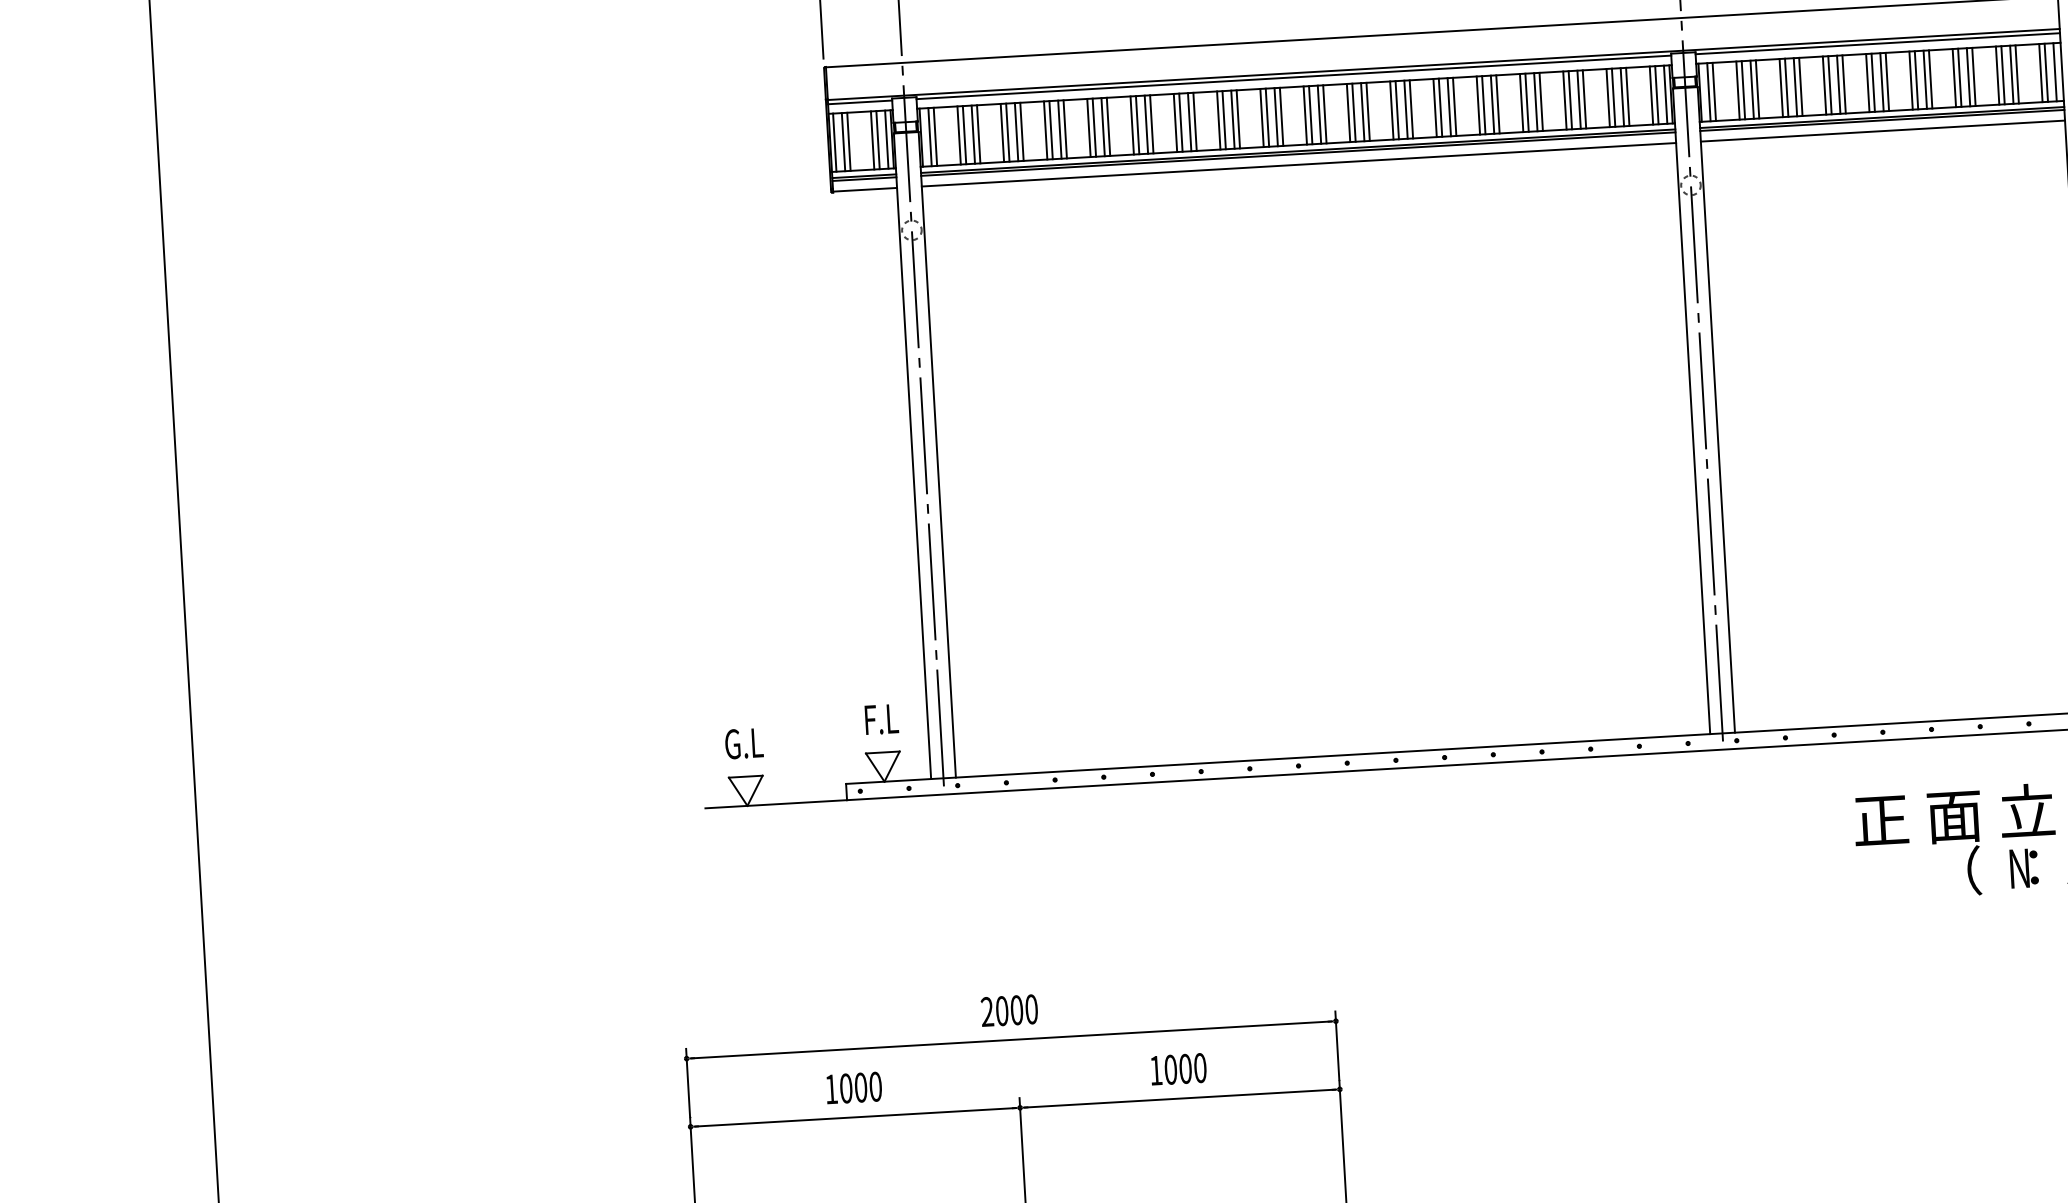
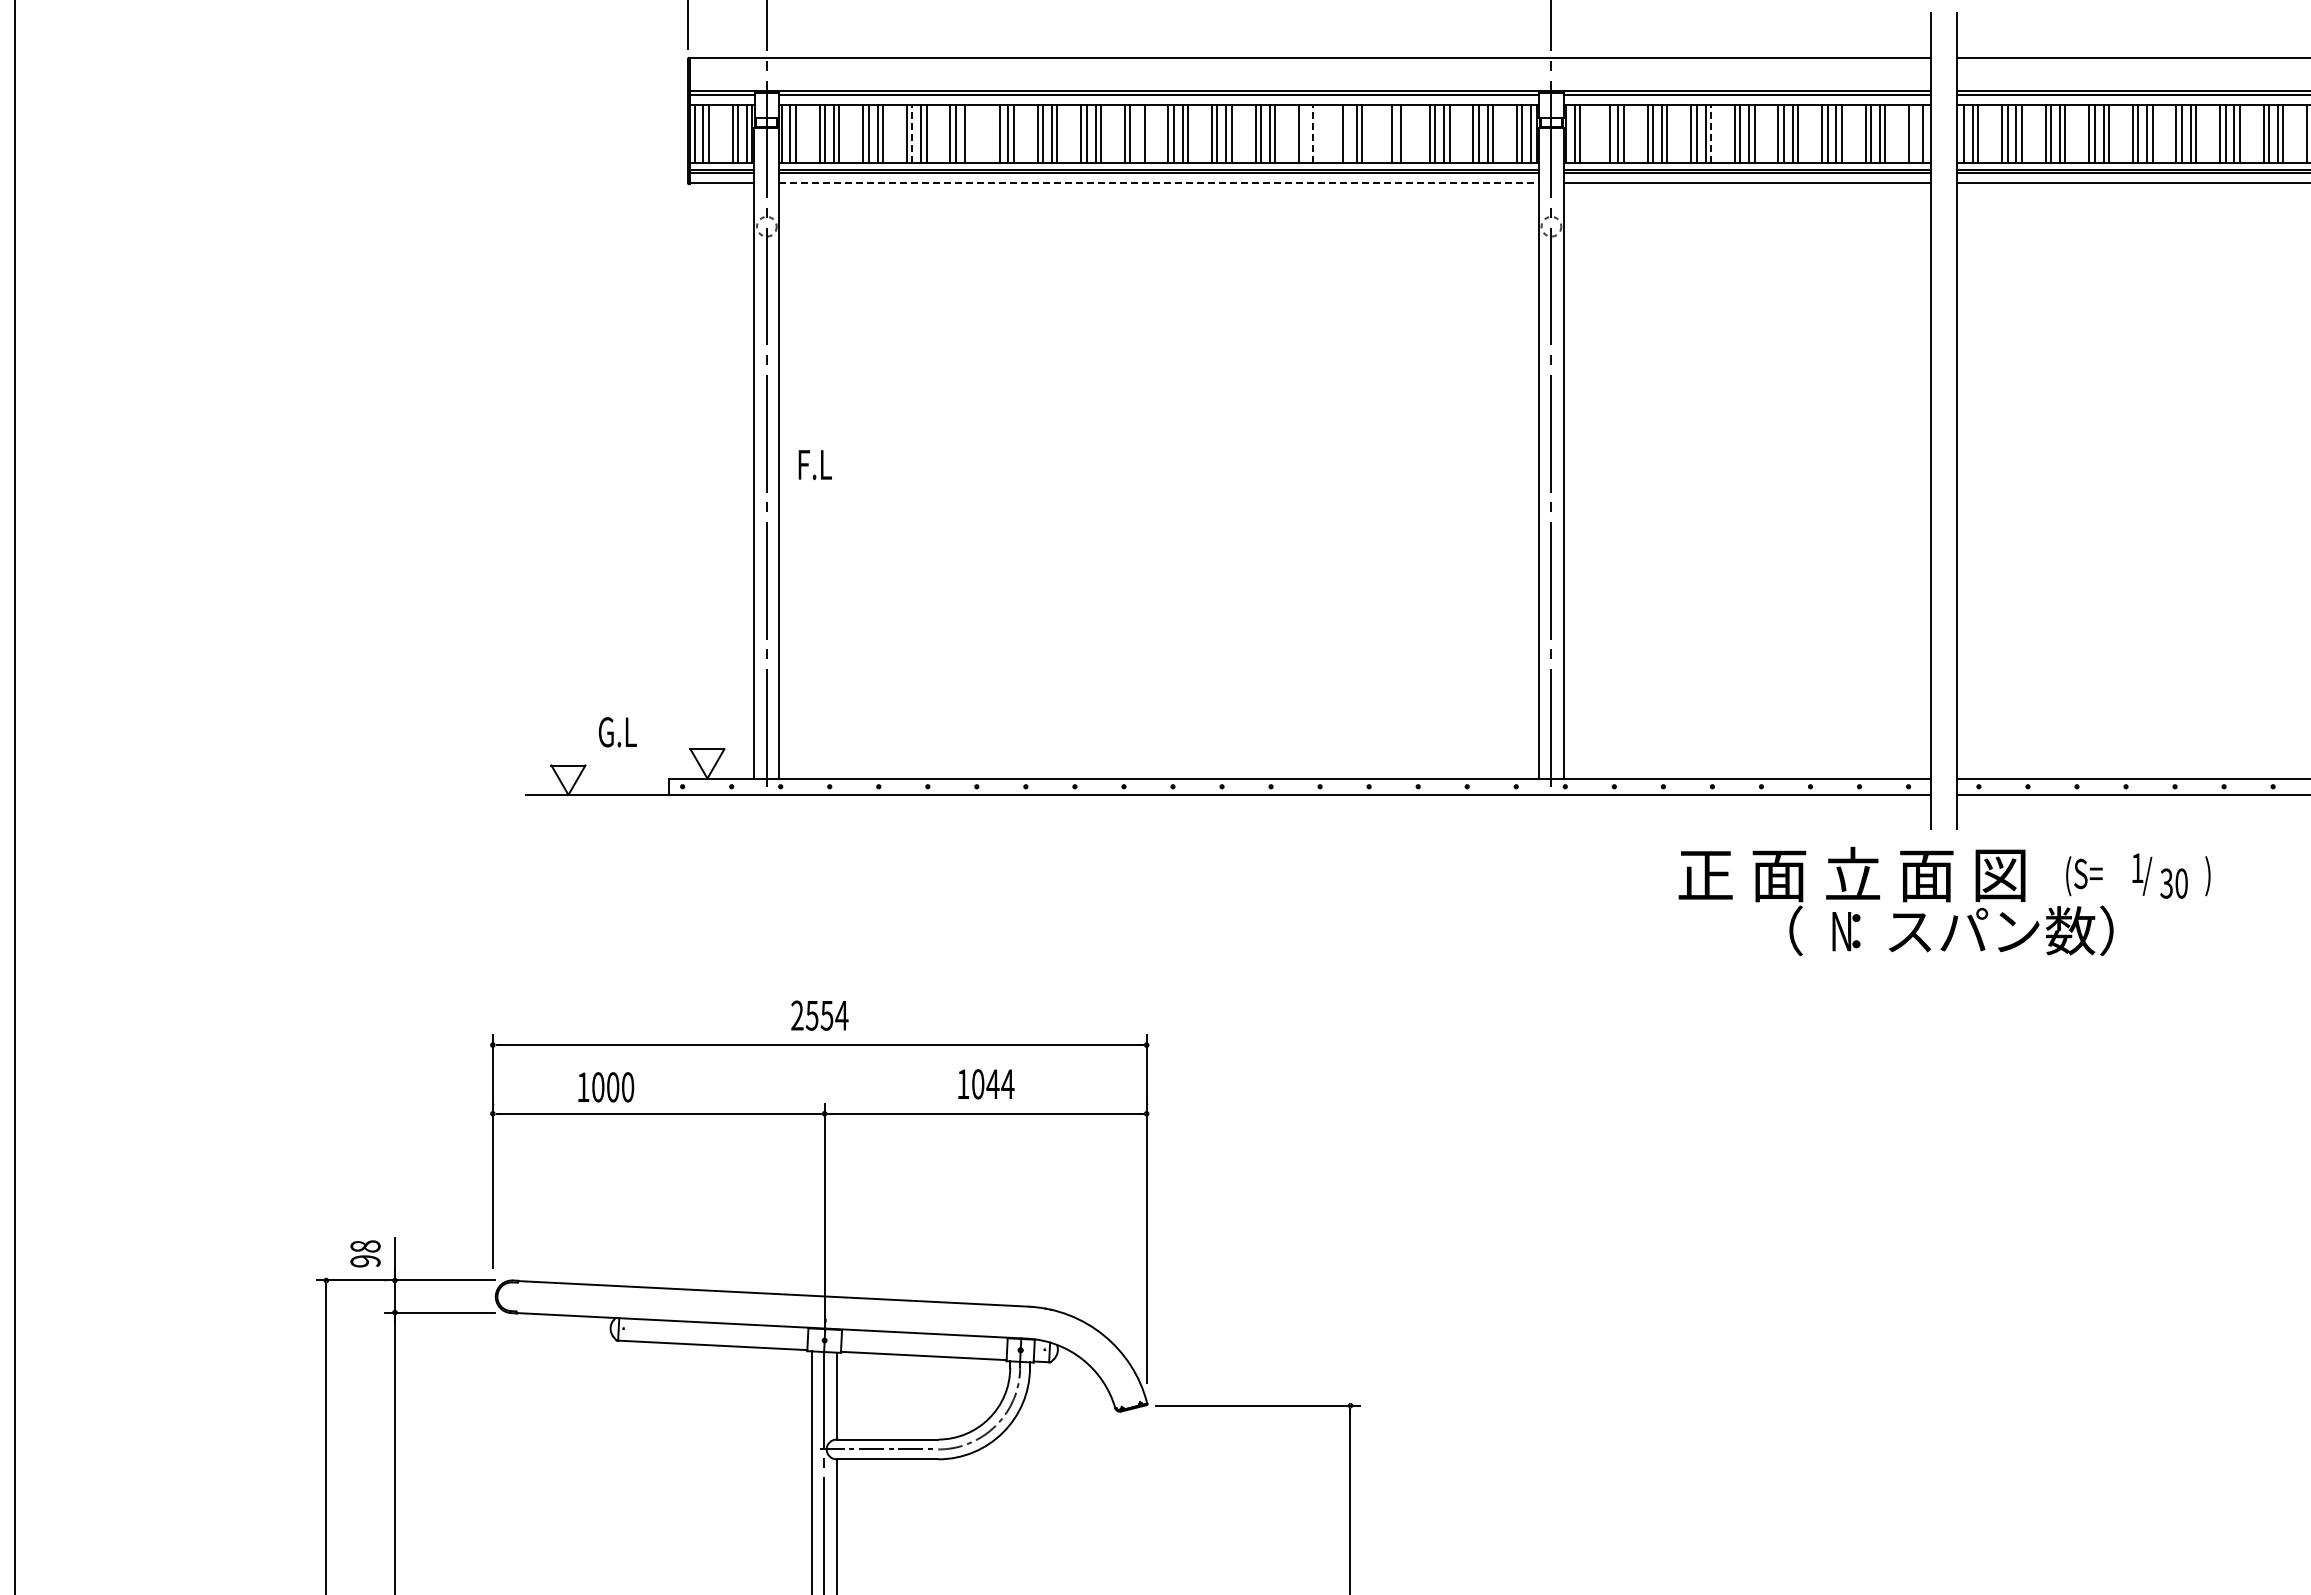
line: (2046, 72) -> (1914, 133), removed
line: (1844, 83) -> (1711, 133), solid -> dashed
line: (1738, 89) -> (1604, 133), removed
line: (1540, 101) -> (1405, 133), removed
line: (1521, 102) -> (1386, 133), removed
line: (1484, 104) -> (1348, 133), removed
line: (1440, 106) -> (1304, 133), removed
line: (1449, 106) -> (1313, 133), solid -> dashed
line: (1454, 106) -> (1318, 133), removed
line: (1276, 116) -> (1139, 133), removed
line: (1132, 124) -> (994, 133), removed
line: (1108, 126) -> (970, 133), removed
line: (1051, 129) -> (912, 133), solid -> dashed
line: (1299, 164) -> (1159, 183), solid -> dashed
text: (880, 719) -> (814, 464), moved
text: (743, 743) -> (617, 732), moved
text: (1016, 1010) -> (826, 1015), 2000 -> 2554
text: (1193, 1068) -> (1000, 1084), 1000 -> 1044
text: (854, 1088) -> (606, 1087), moved

